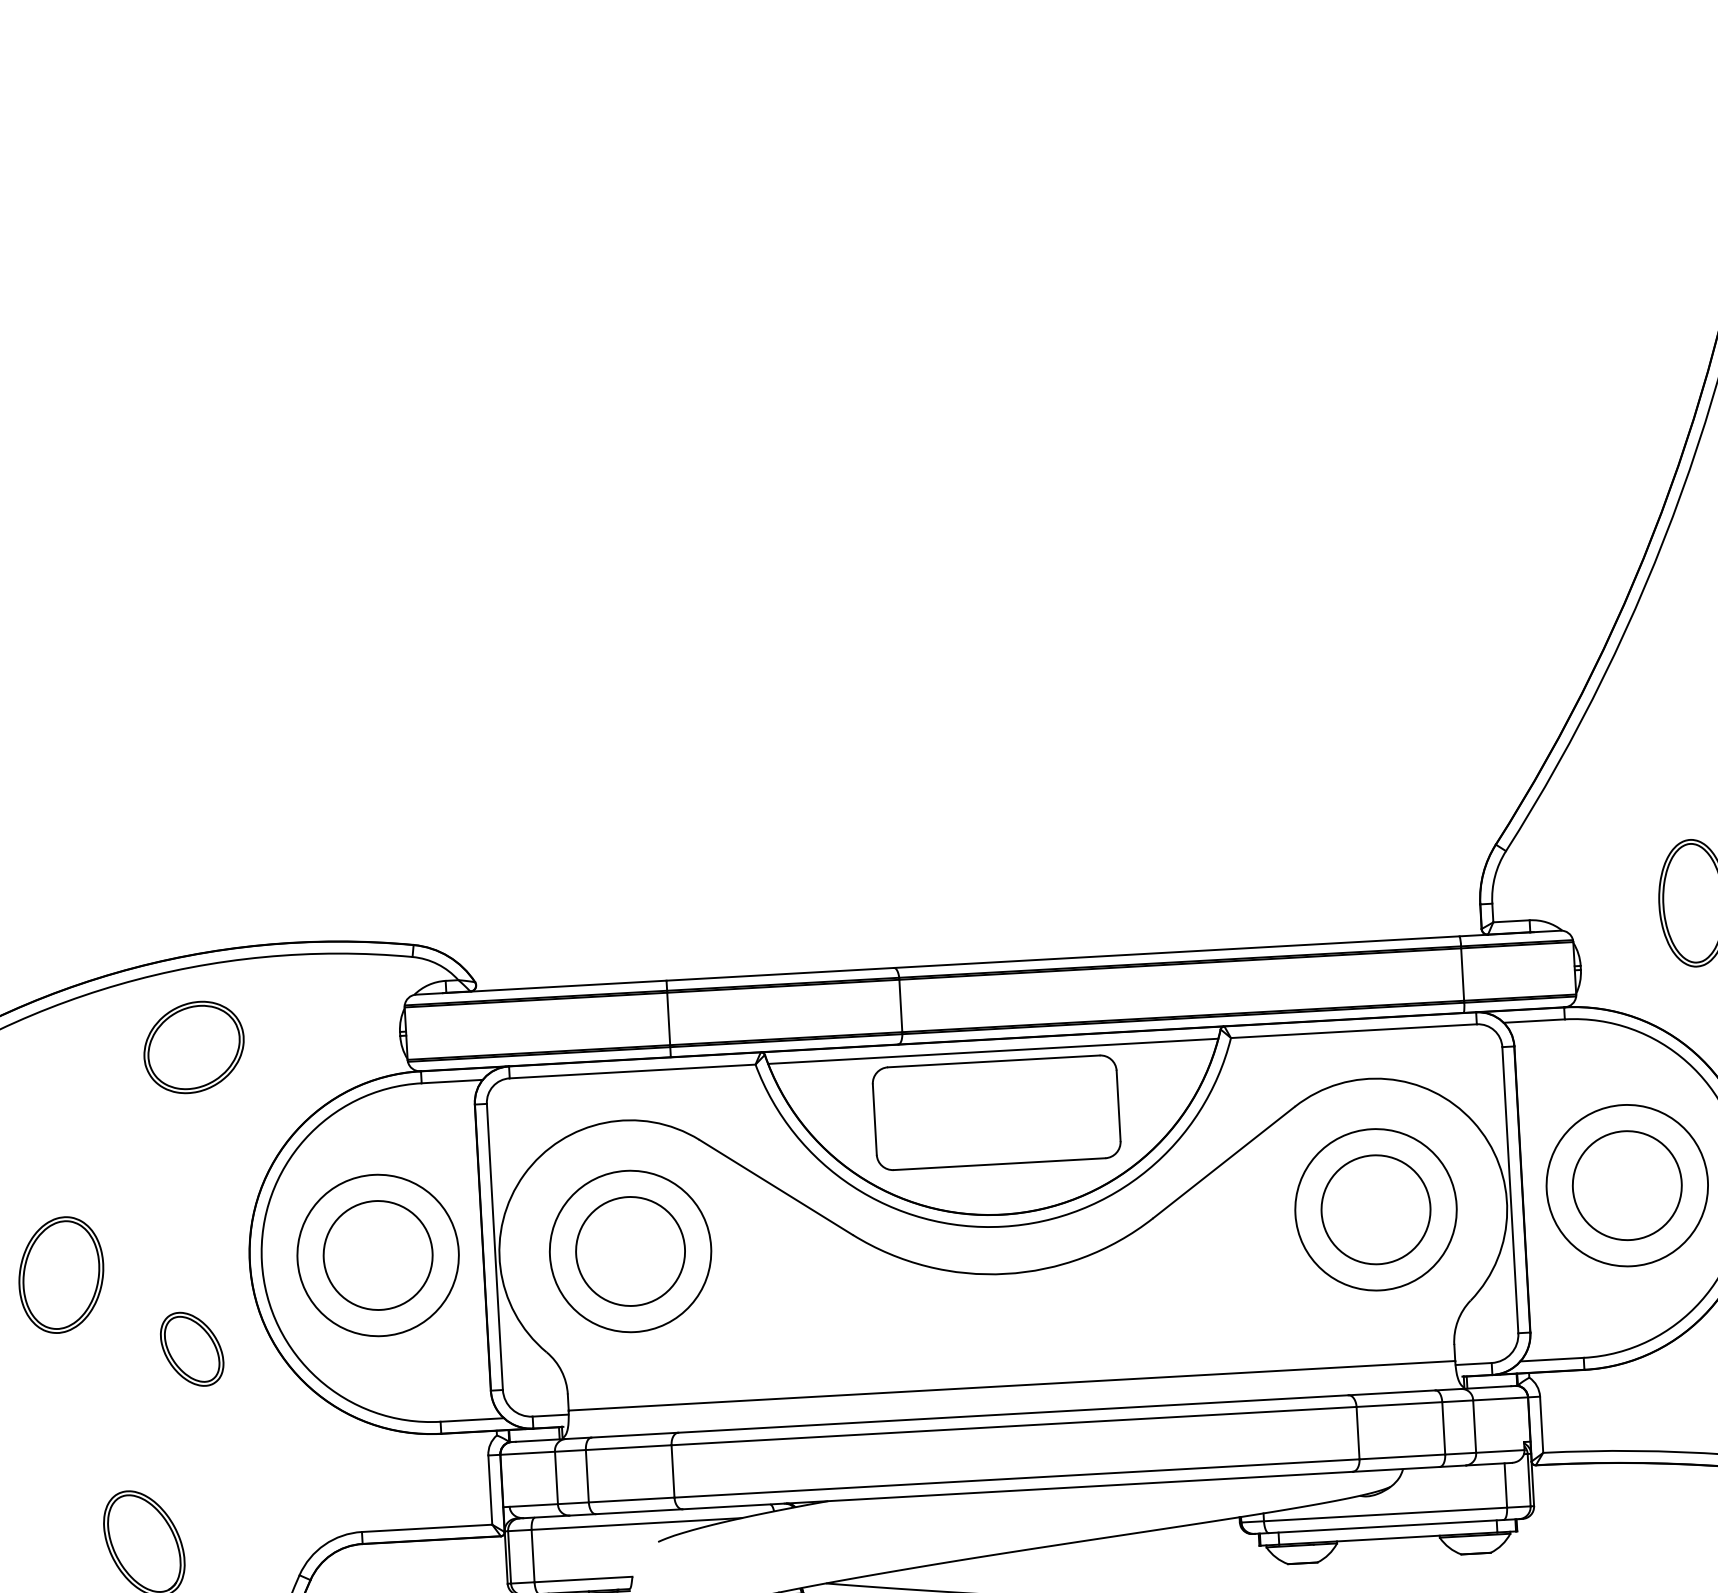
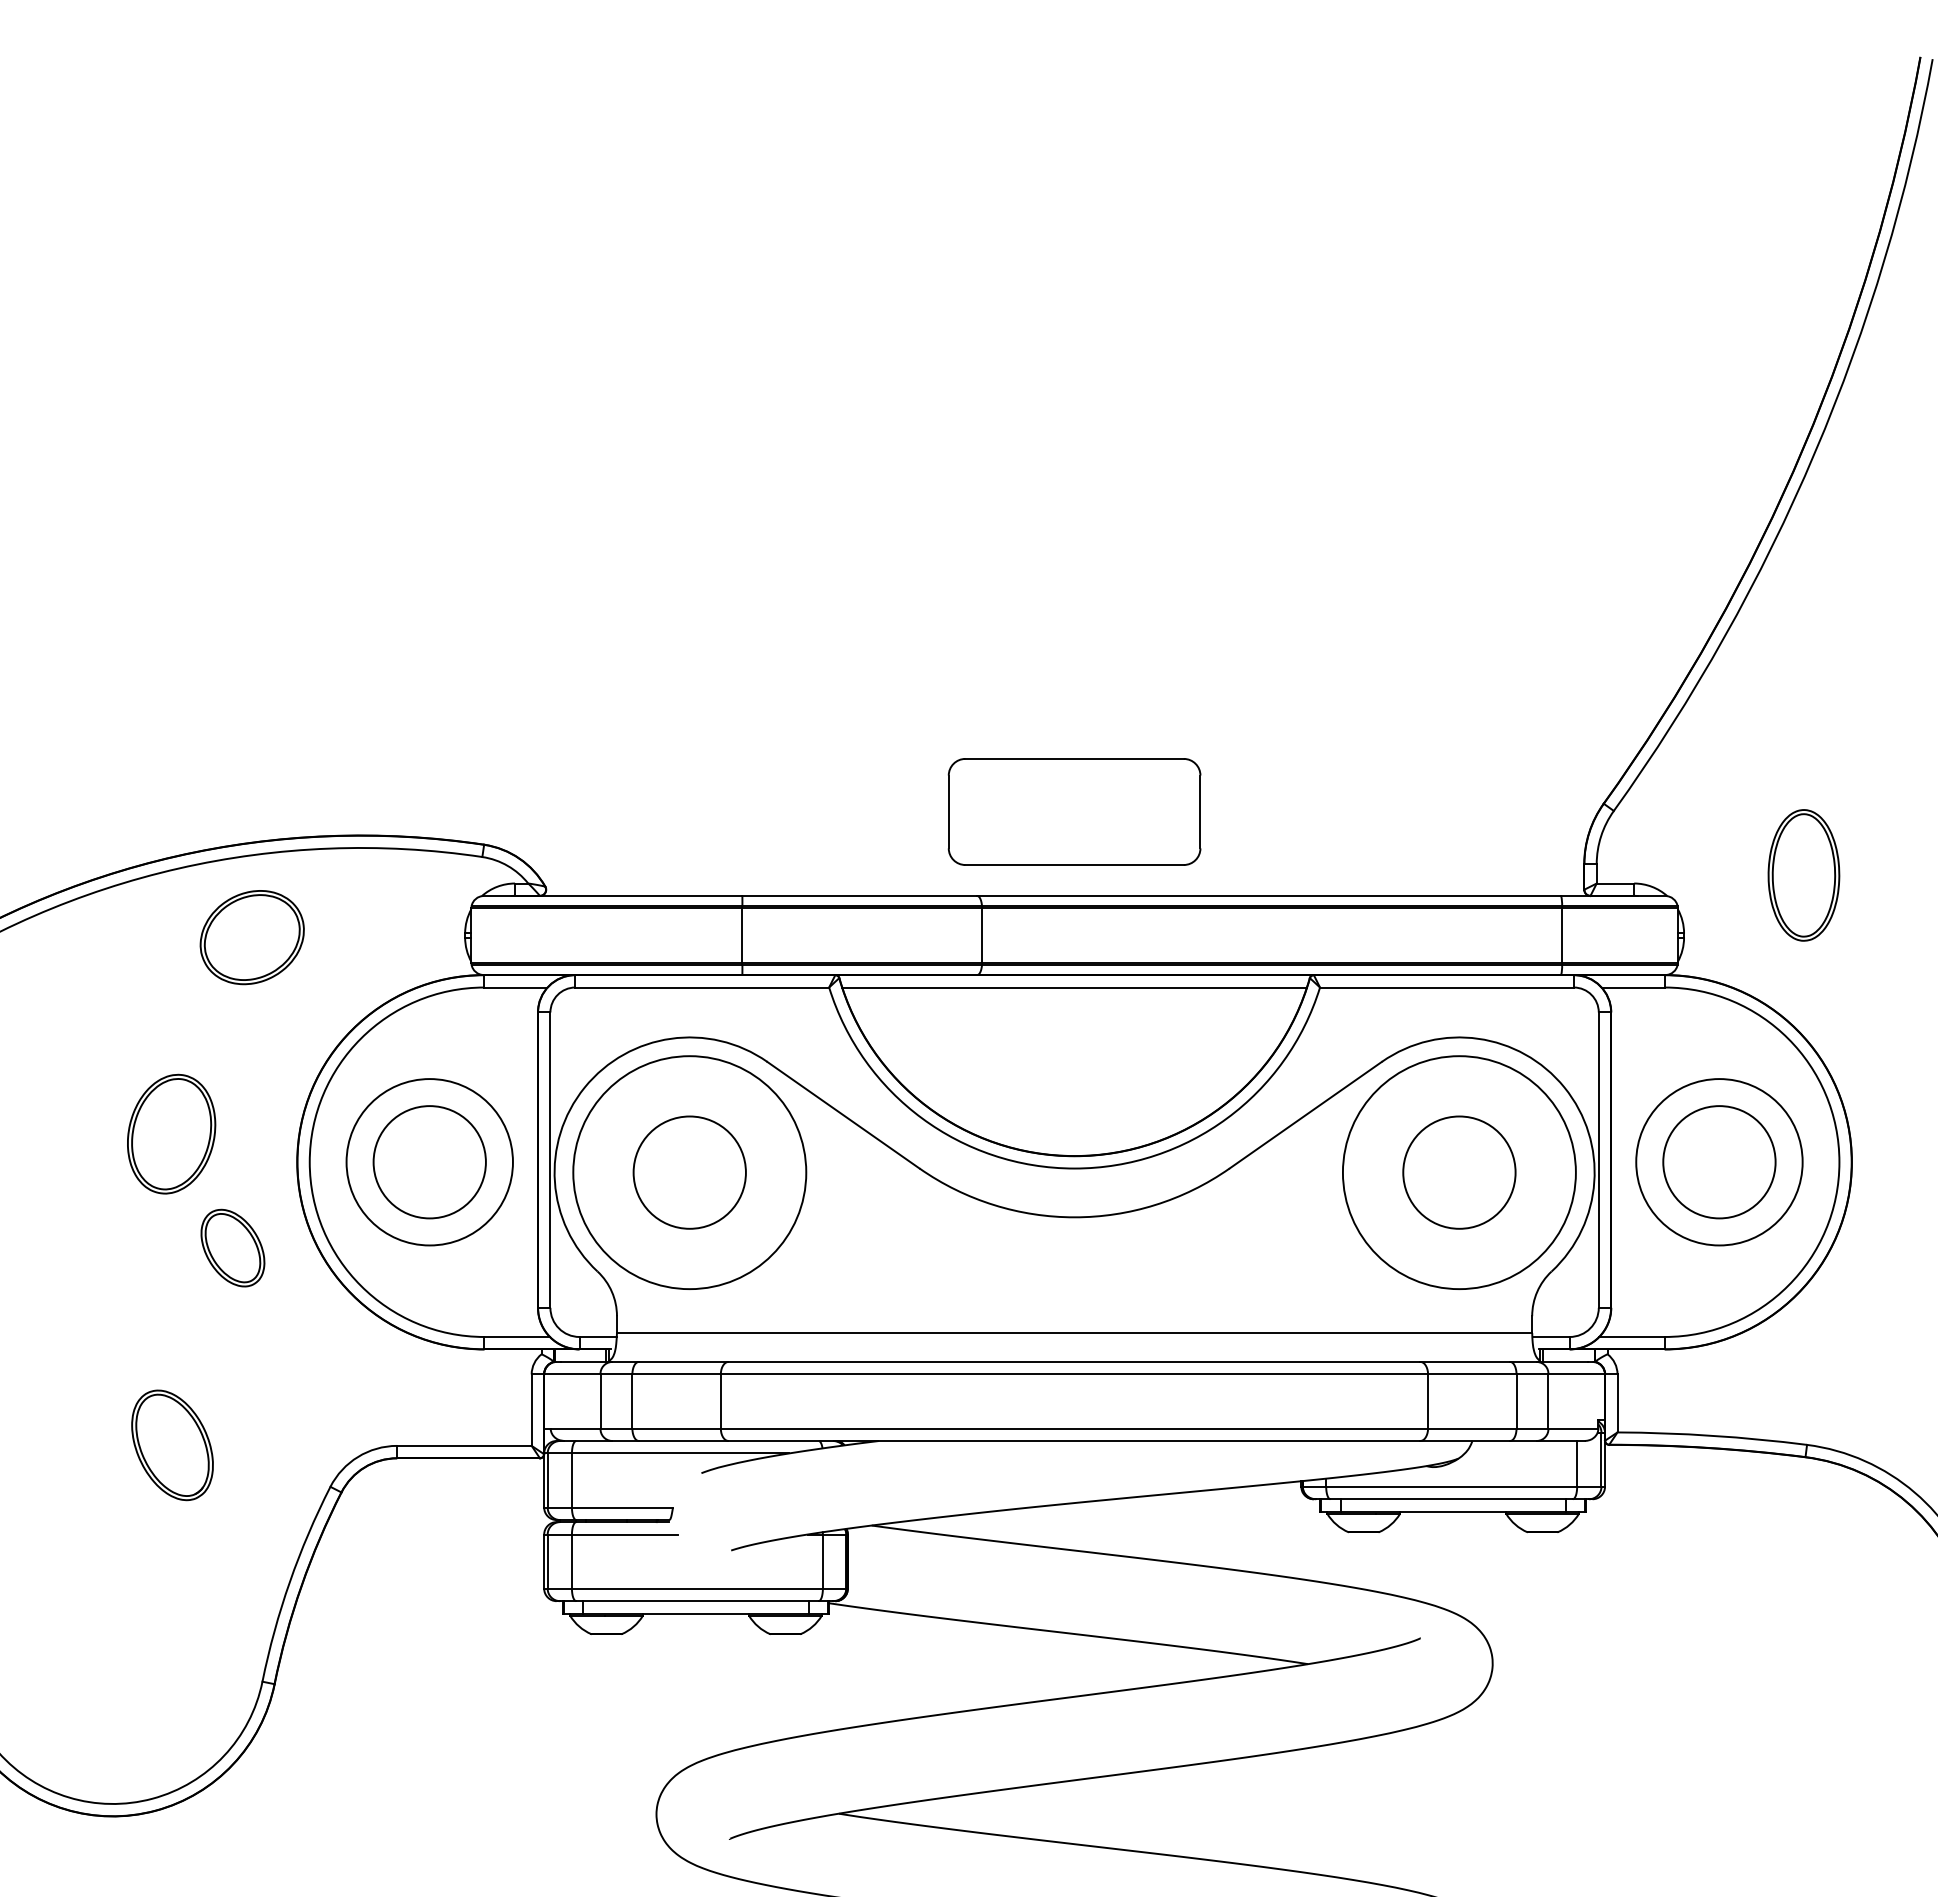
part: (996, 1112) -> (1074, 811), moved
circle: (1376, 1209) -> (1459, 1172), size x1.4
circle: (630, 1251) -> (689, 1172), size x1.4
part: (61, 1274) -> (171, 1133), moved

